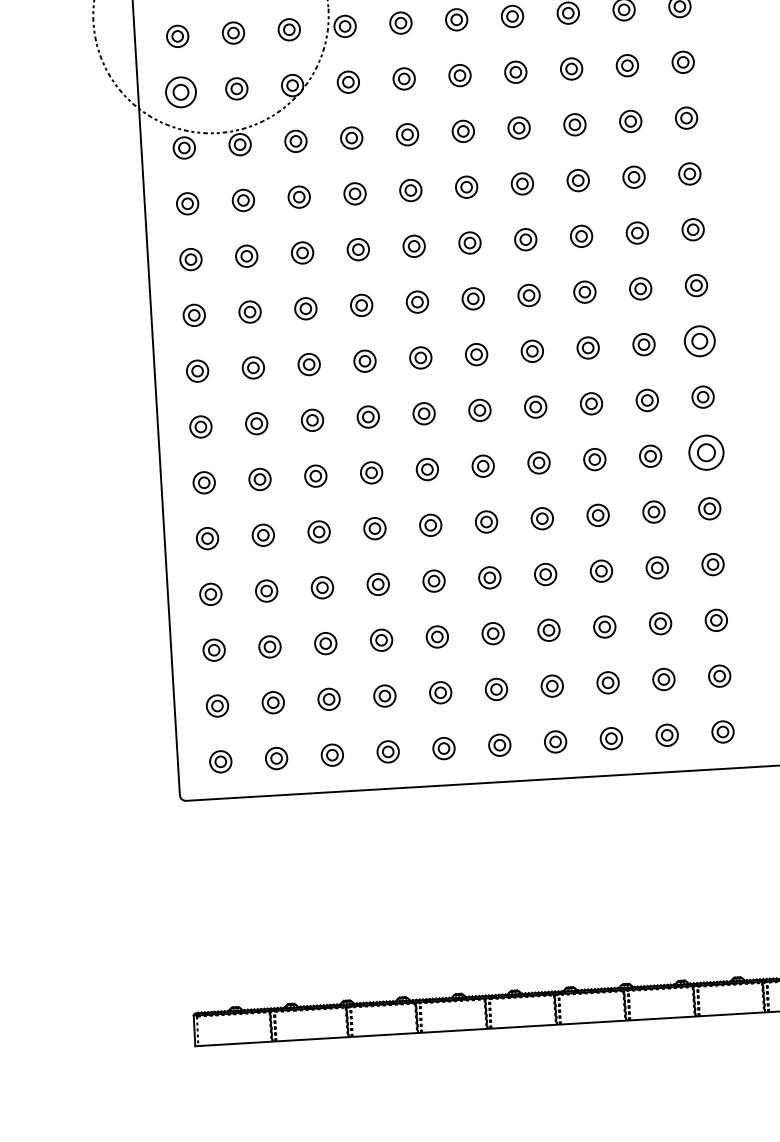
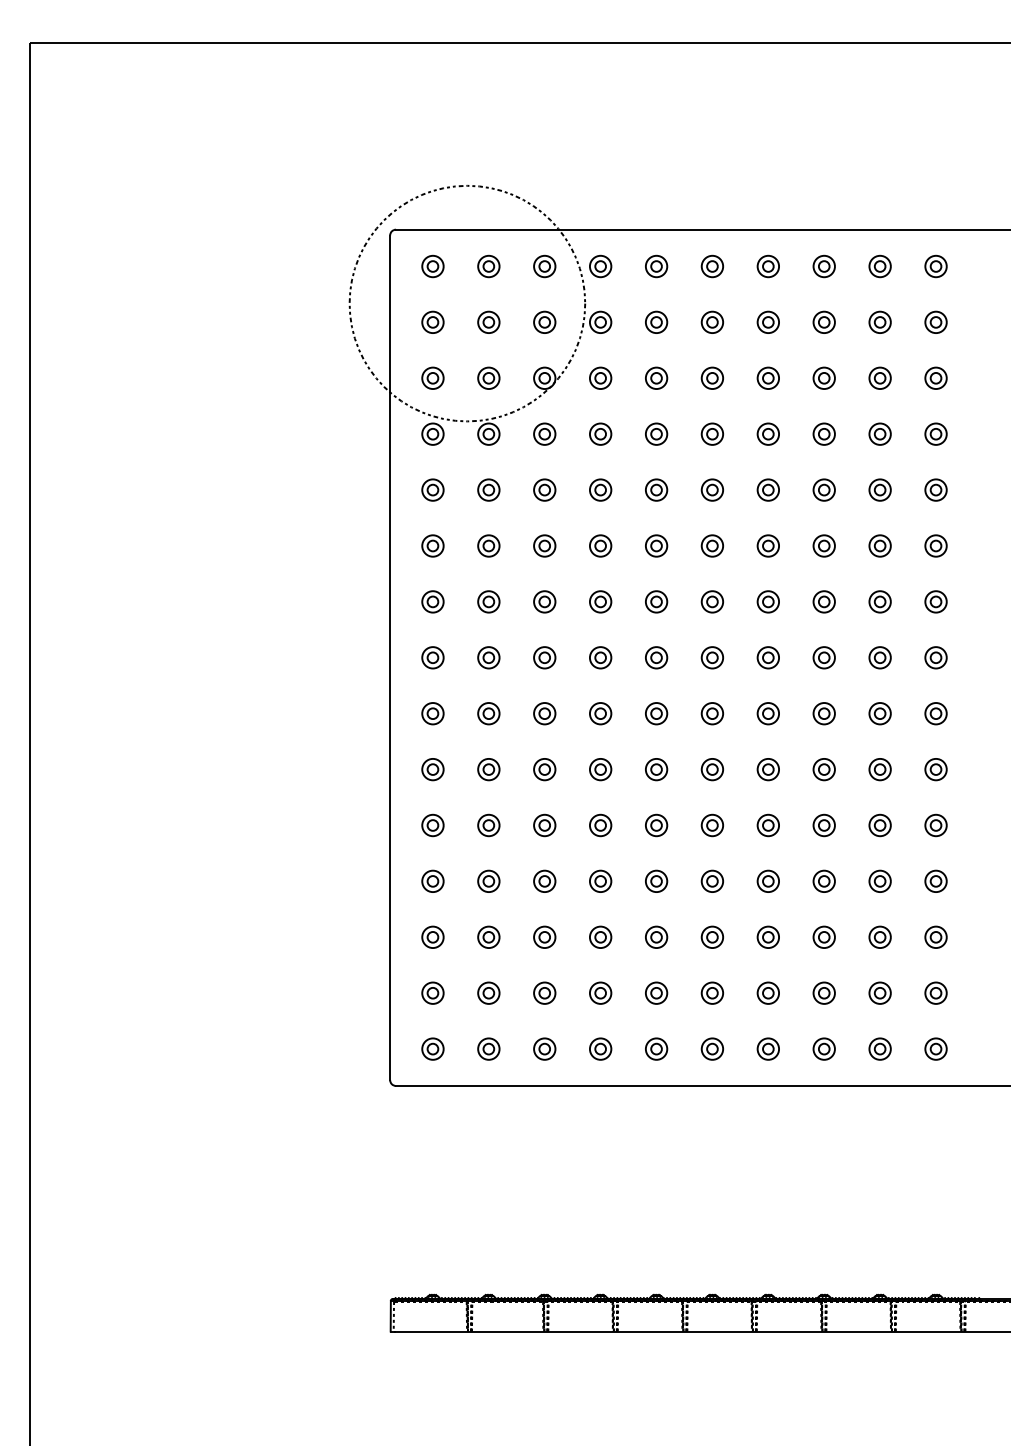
part: (180, 91) -> (432, 377), size x0.71
part: (699, 341) -> (935, 657), size x0.71
part: (705, 452) -> (935, 769), size x0.62

